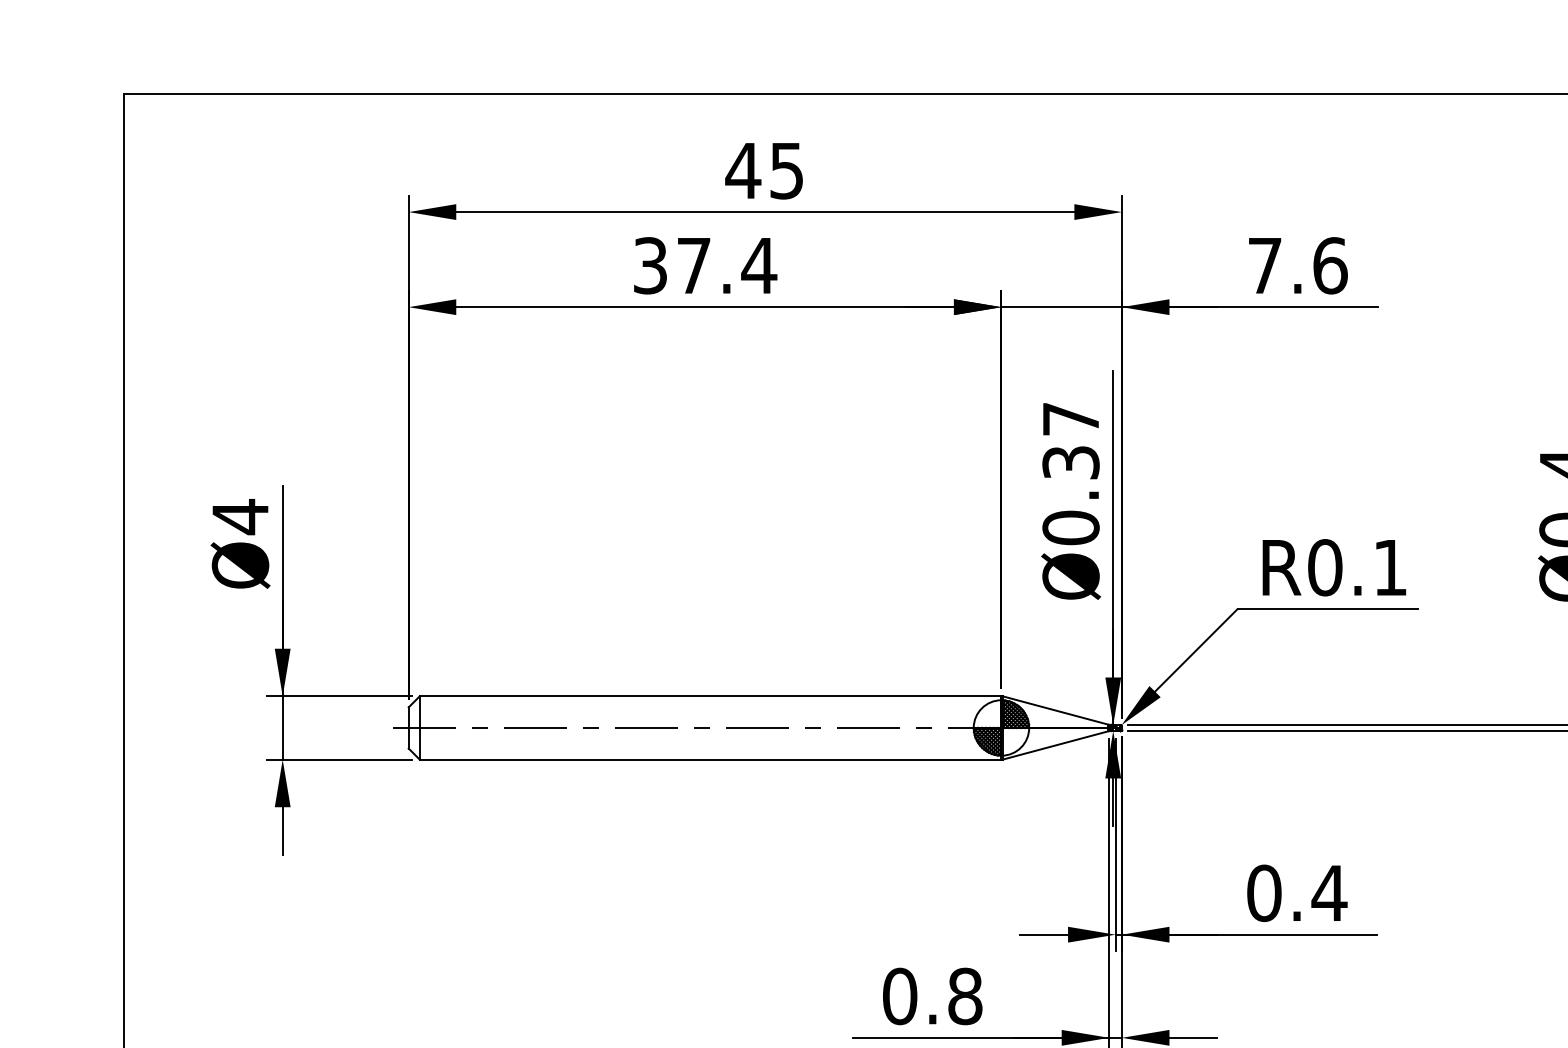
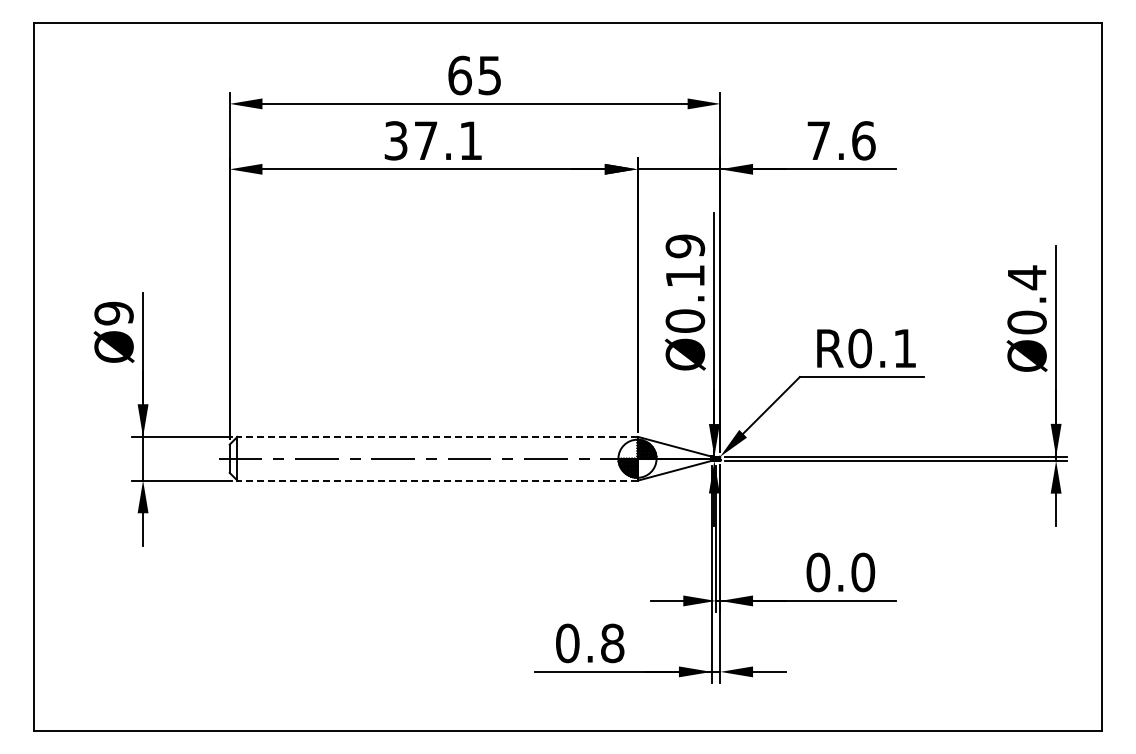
text: (742, 170) -> (459, 75), 45 -> 65
text: (758, 265) -> (470, 140), 37.4 -> 37.1
text: (1071, 439) -> (685, 260), Ø0.37 -> Ø0.19
text: (239, 516) -> (113, 313), Ø4 -> Ø9
line: (709, 695) -> (436, 436), solid -> dashed
line: (709, 759) -> (436, 480), solid -> dashed
text: (1328, 893) -> (862, 572), 0.4 -> 0.0

